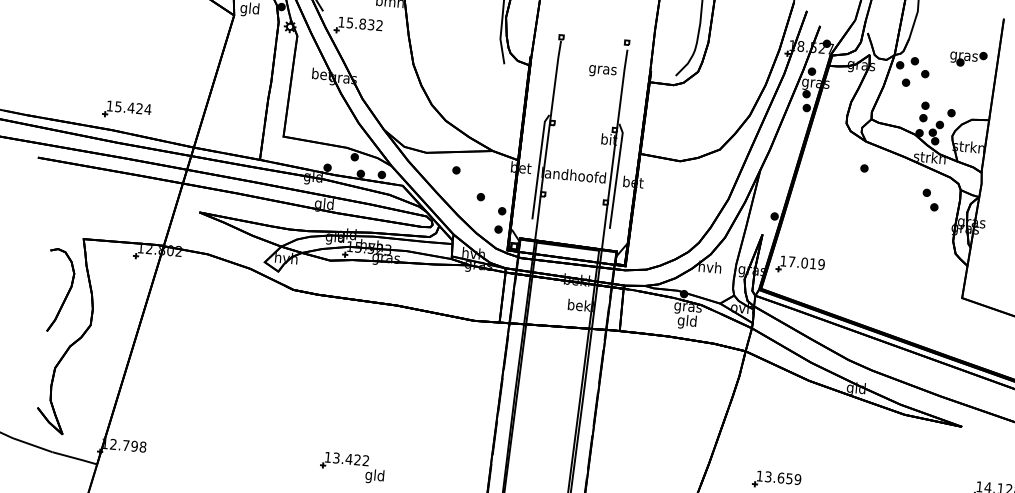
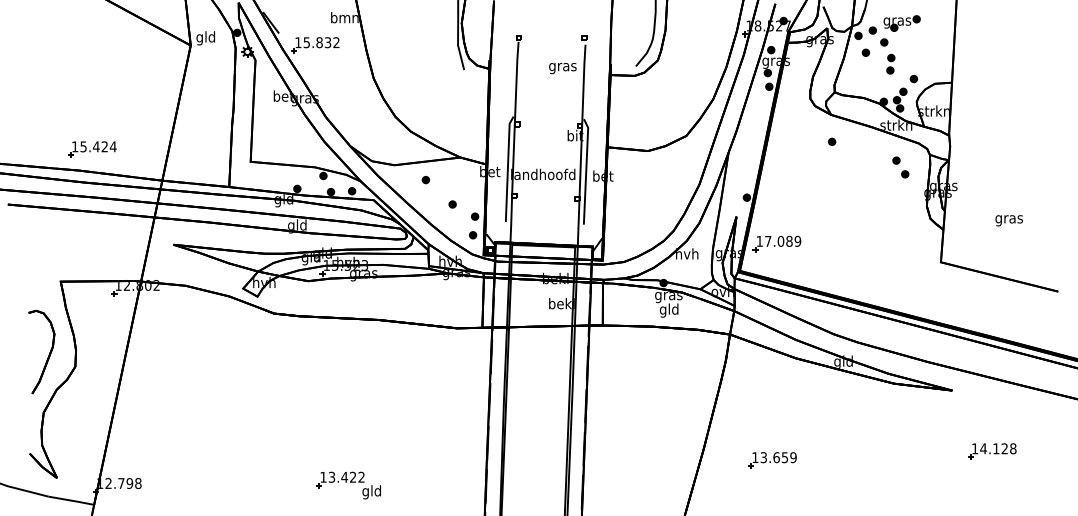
part: (967, 58) -> (901, 23), moved
part: (924, 111) -> (890, 63), moved
text: (813, 262) -> (789, 240), 17.019 -> 17.089
part: (66, 293) -> (48, 354), moved

